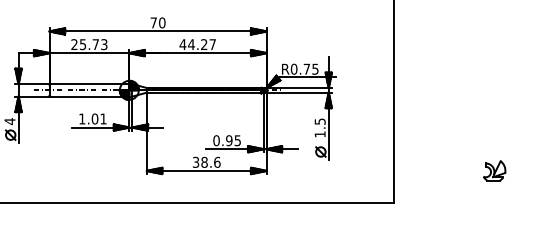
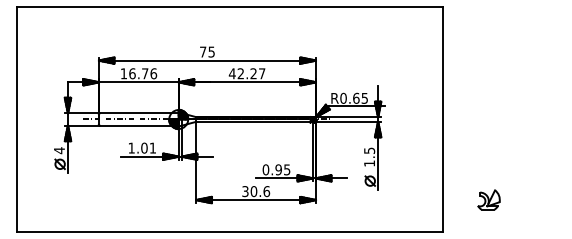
text: (162, 22) -> (211, 51), 70 -> 75
text: (89, 44) -> (138, 73), 25.73 -> 16.76
text: (191, 44) -> (240, 73), 44.27 -> 42.27
text: (307, 68) -> (356, 97), R0.75 -> R0.65
text: (204, 162) -> (253, 191), 38.6 -> 30.6
part: (494, 170) -> (488, 199), moved

